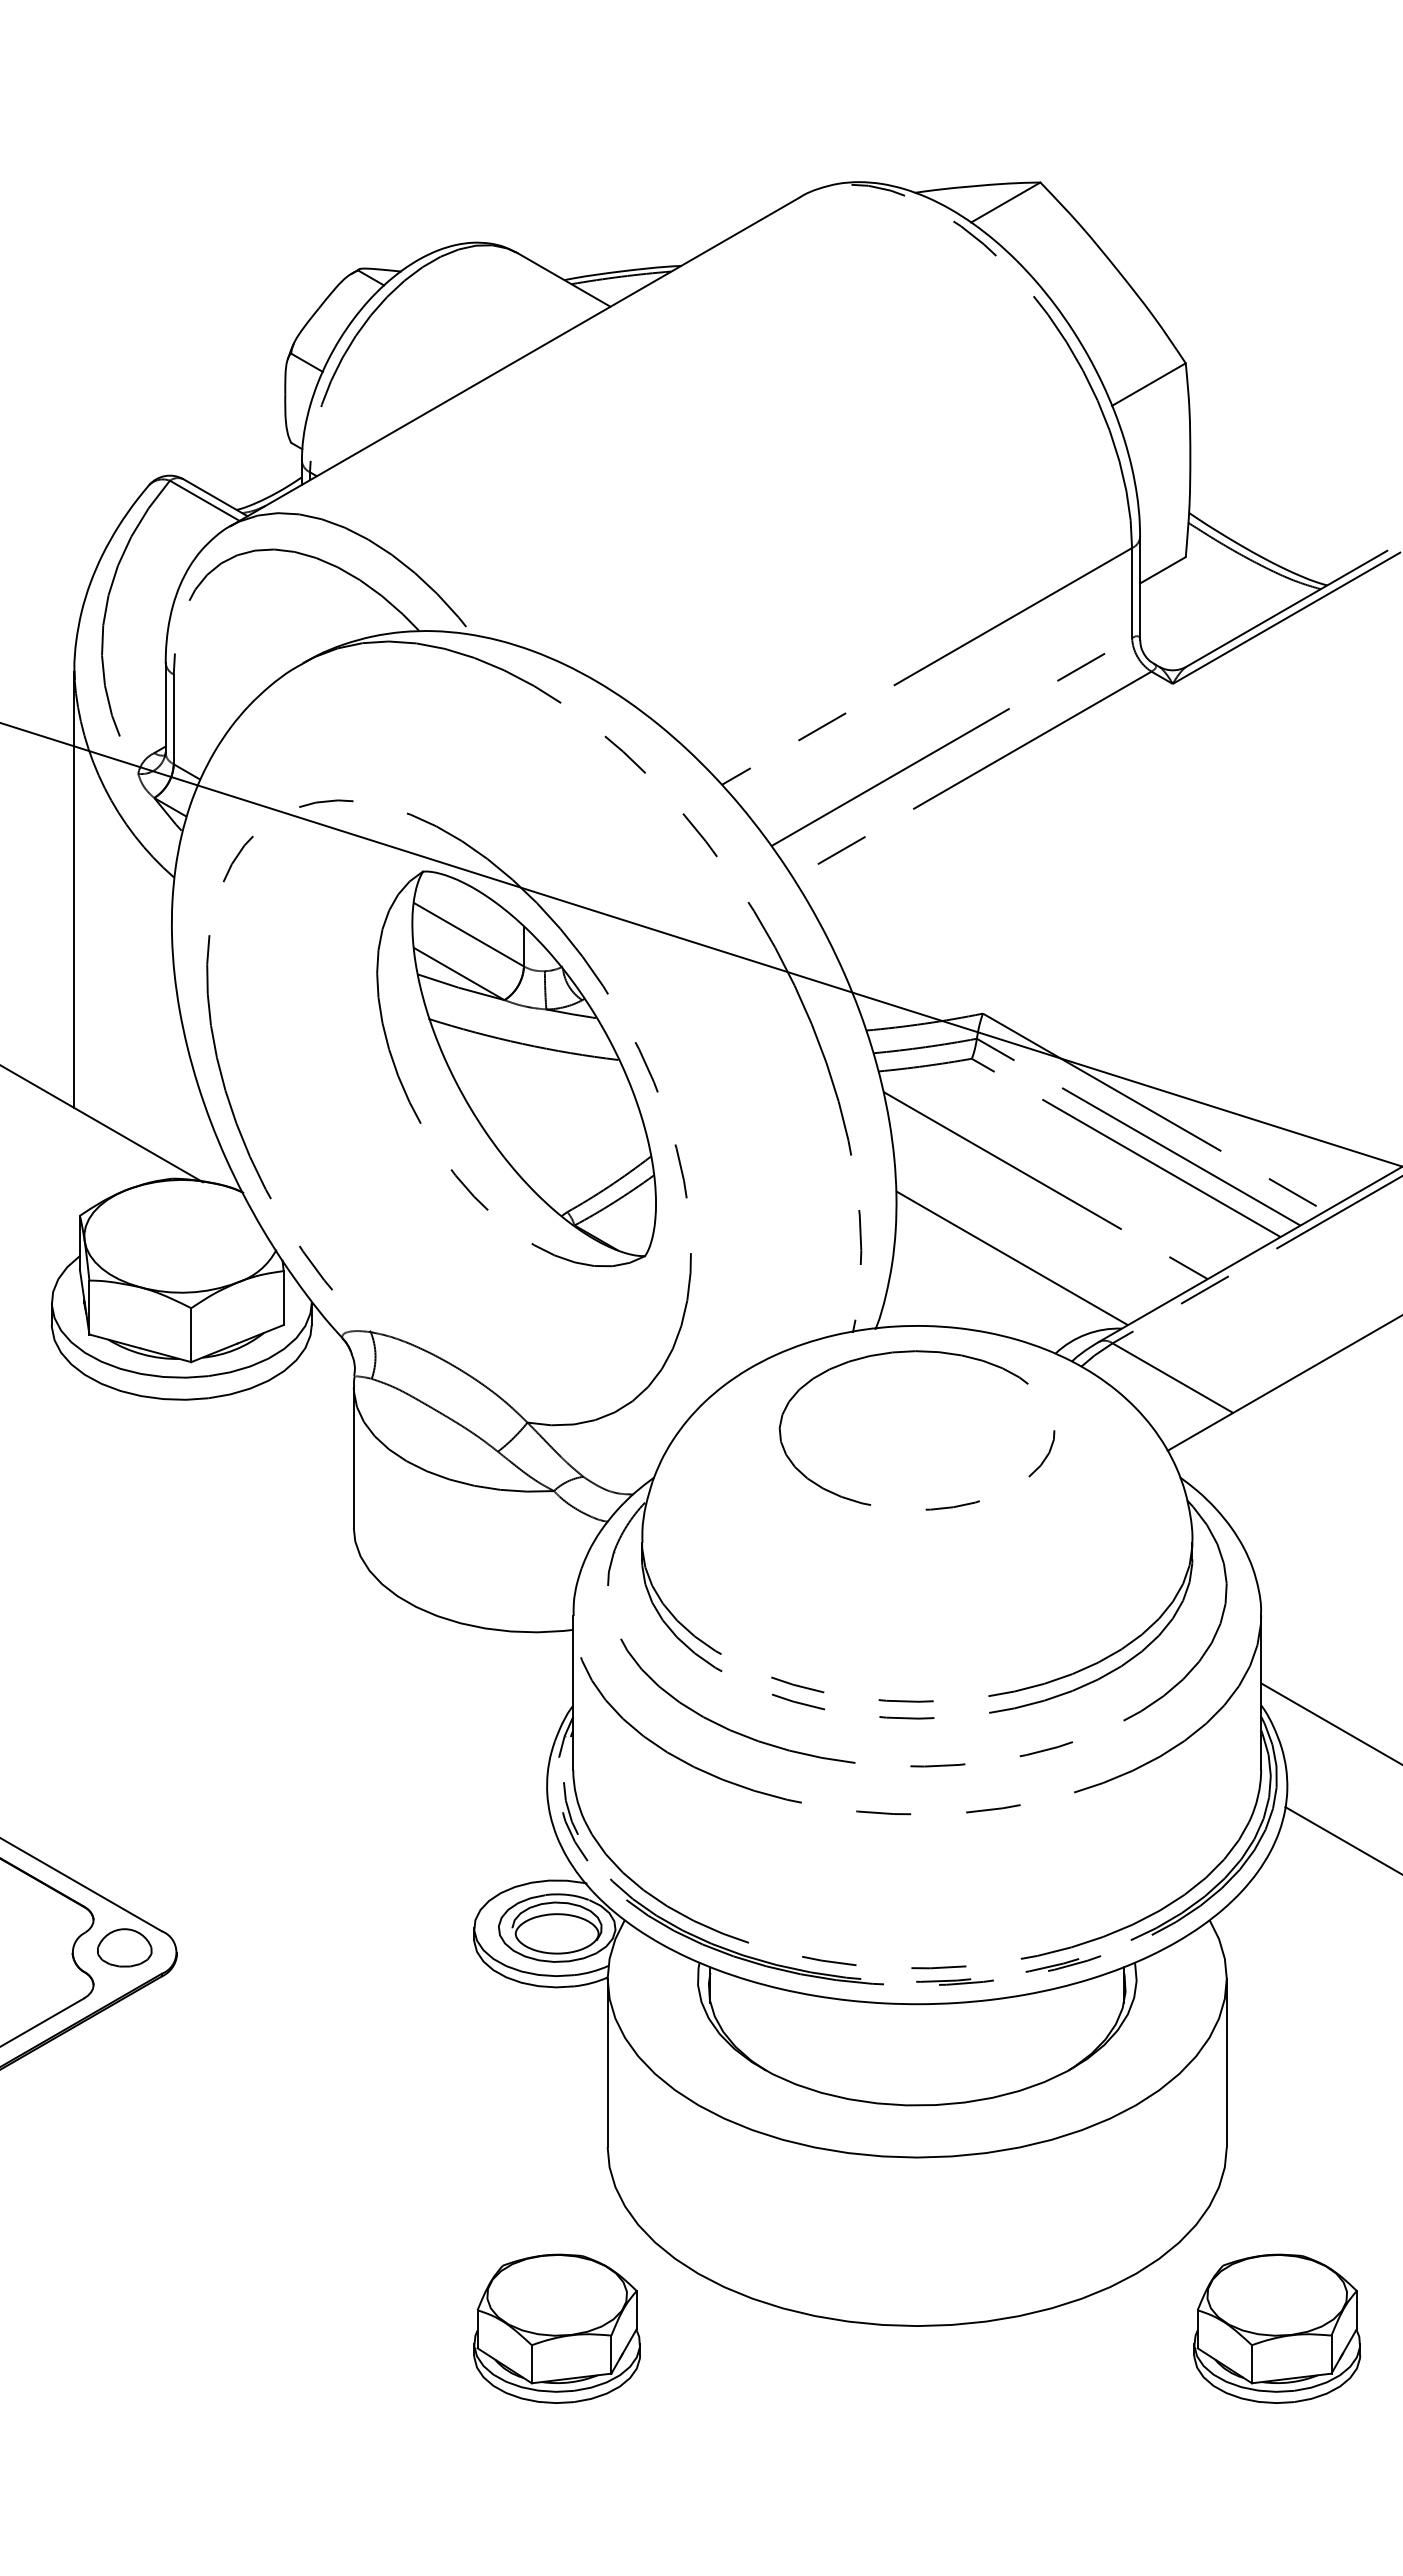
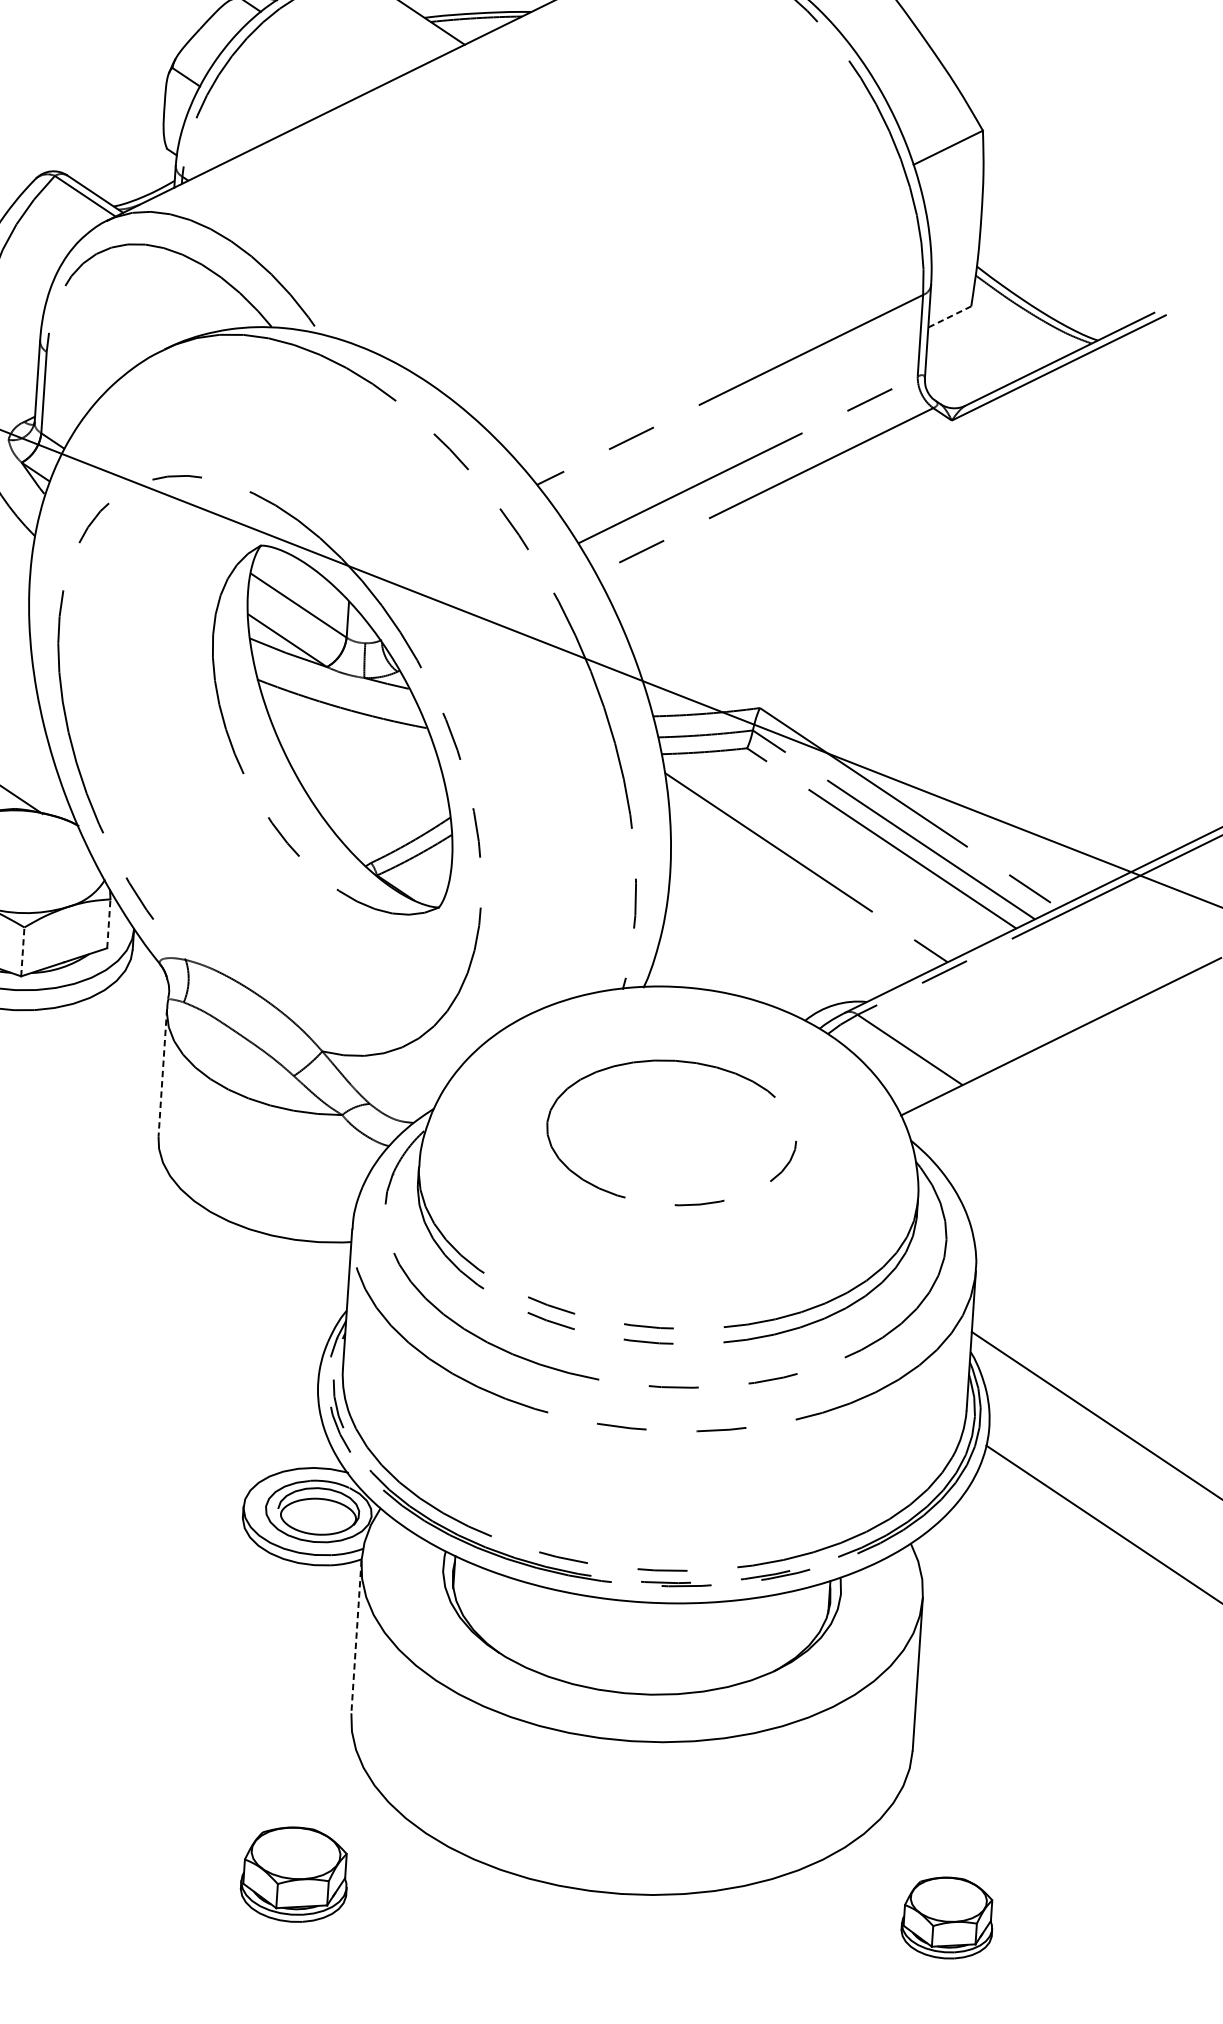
line: (1162, 570) -> (949, 317), solid -> dashed
line: (1012, 1258) -> (771, 931), removed
line: (283, 1298) -> (108, 924), solid -> dashed
line: (191, 1335) -> (22, 952), solid -> dashed
part: (916, 1352) -> (675, 1062), moved
line: (353, 1458) -> (162, 1073), solid -> dashed
line: (607, 2063) -> (356, 1637), solid -> dashed
part: (556, 2328) -> (294, 1874), size x0.7
part: (1277, 2328) -> (947, 1917), size x0.6

